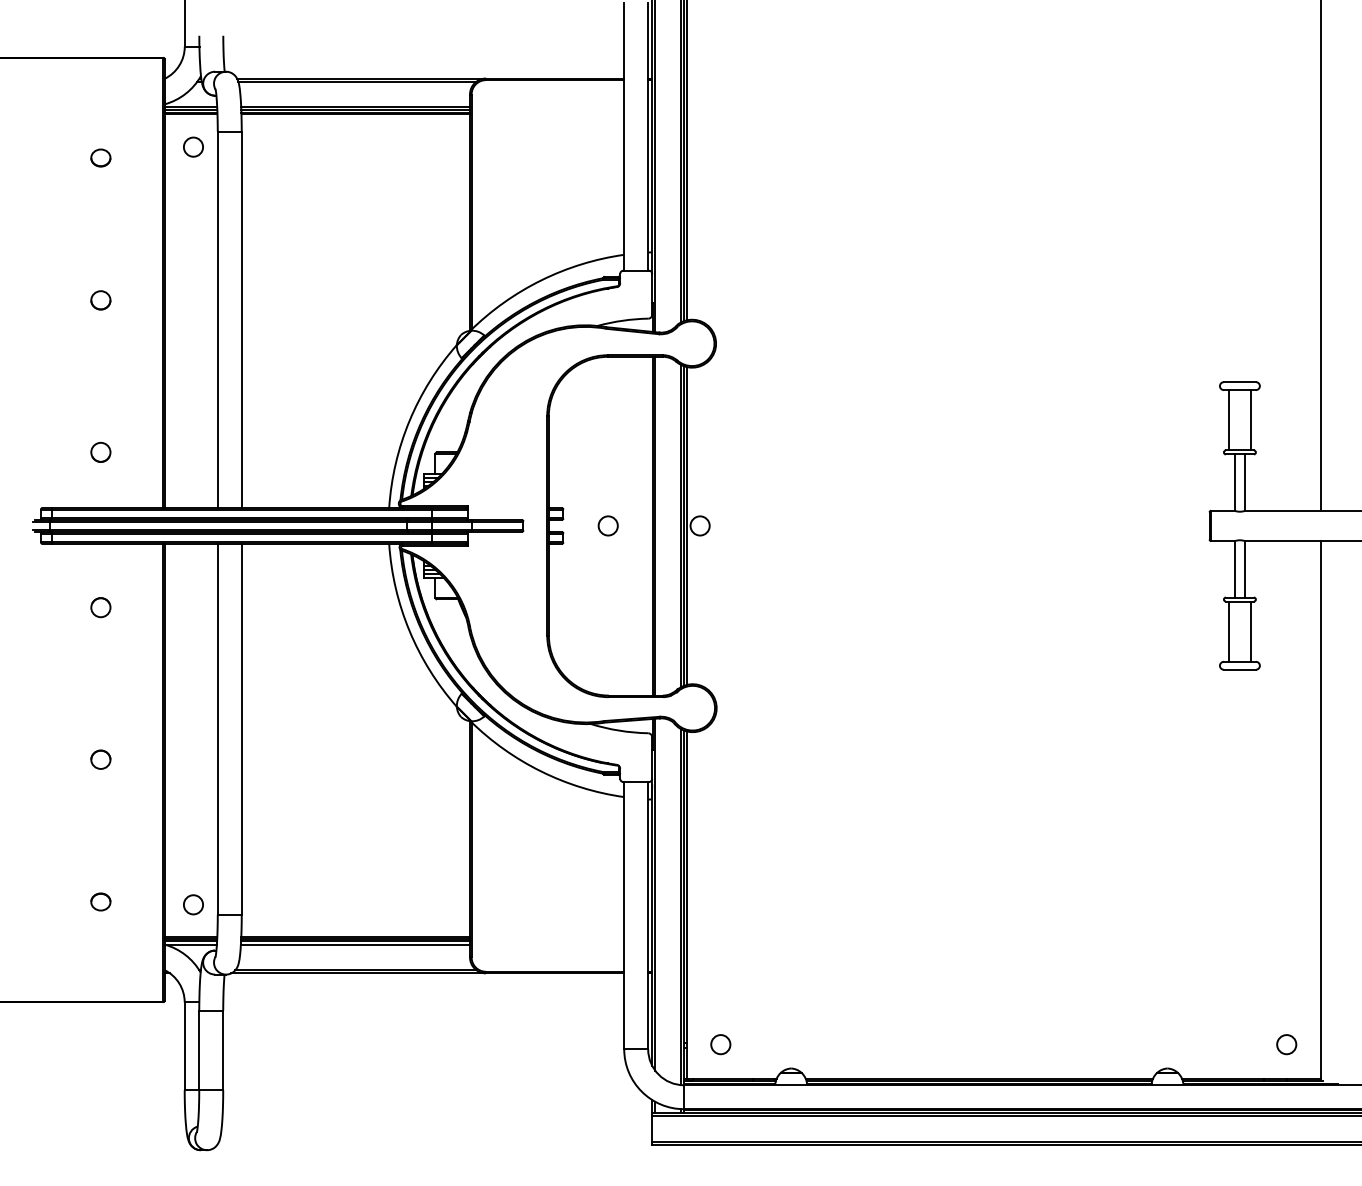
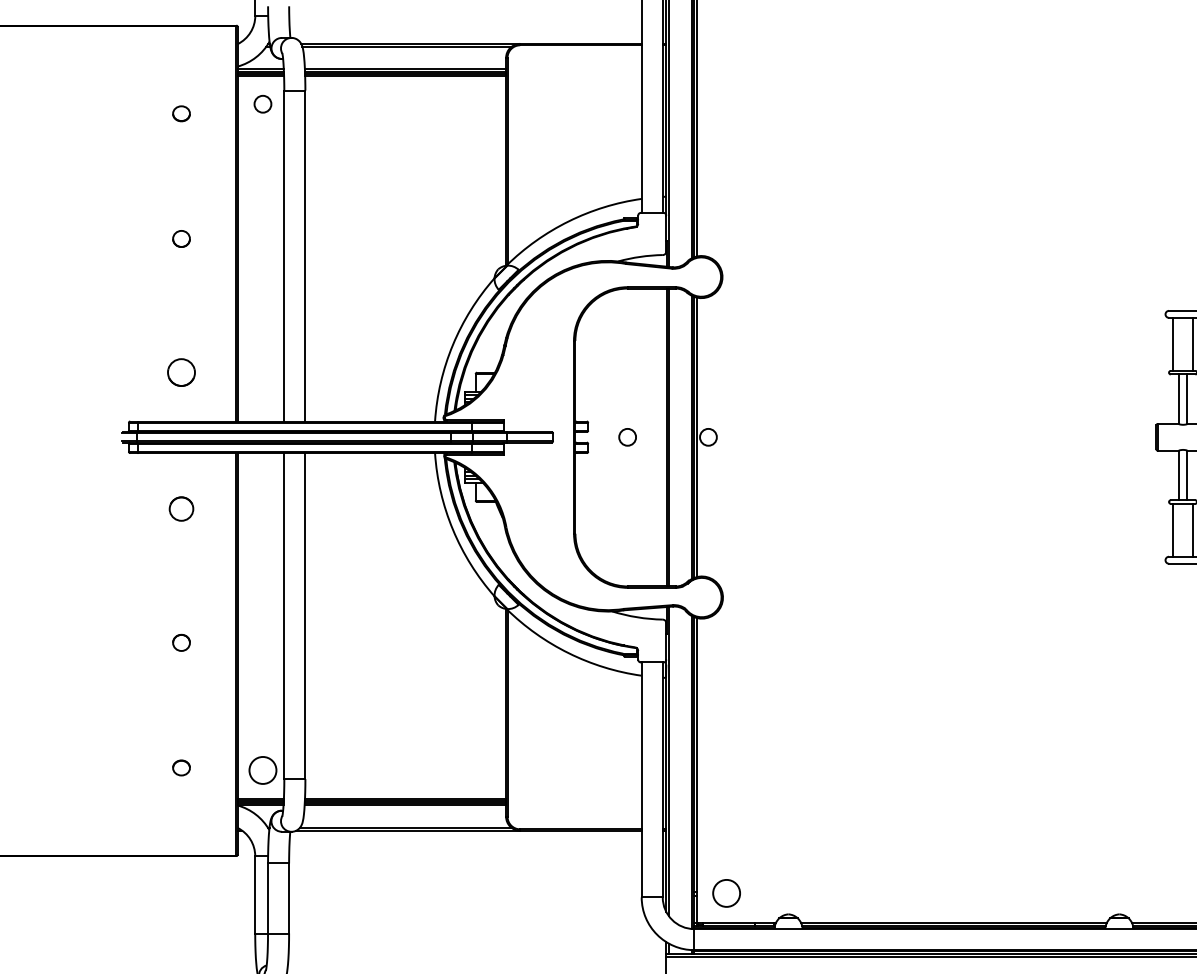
part: (100, 452) -> (181, 372), size x1.6
part: (100, 607) -> (181, 509), size x1.4
circle: (193, 904) -> (262, 770), size x1.6
circle: (720, 1044) -> (726, 893), size x1.6

